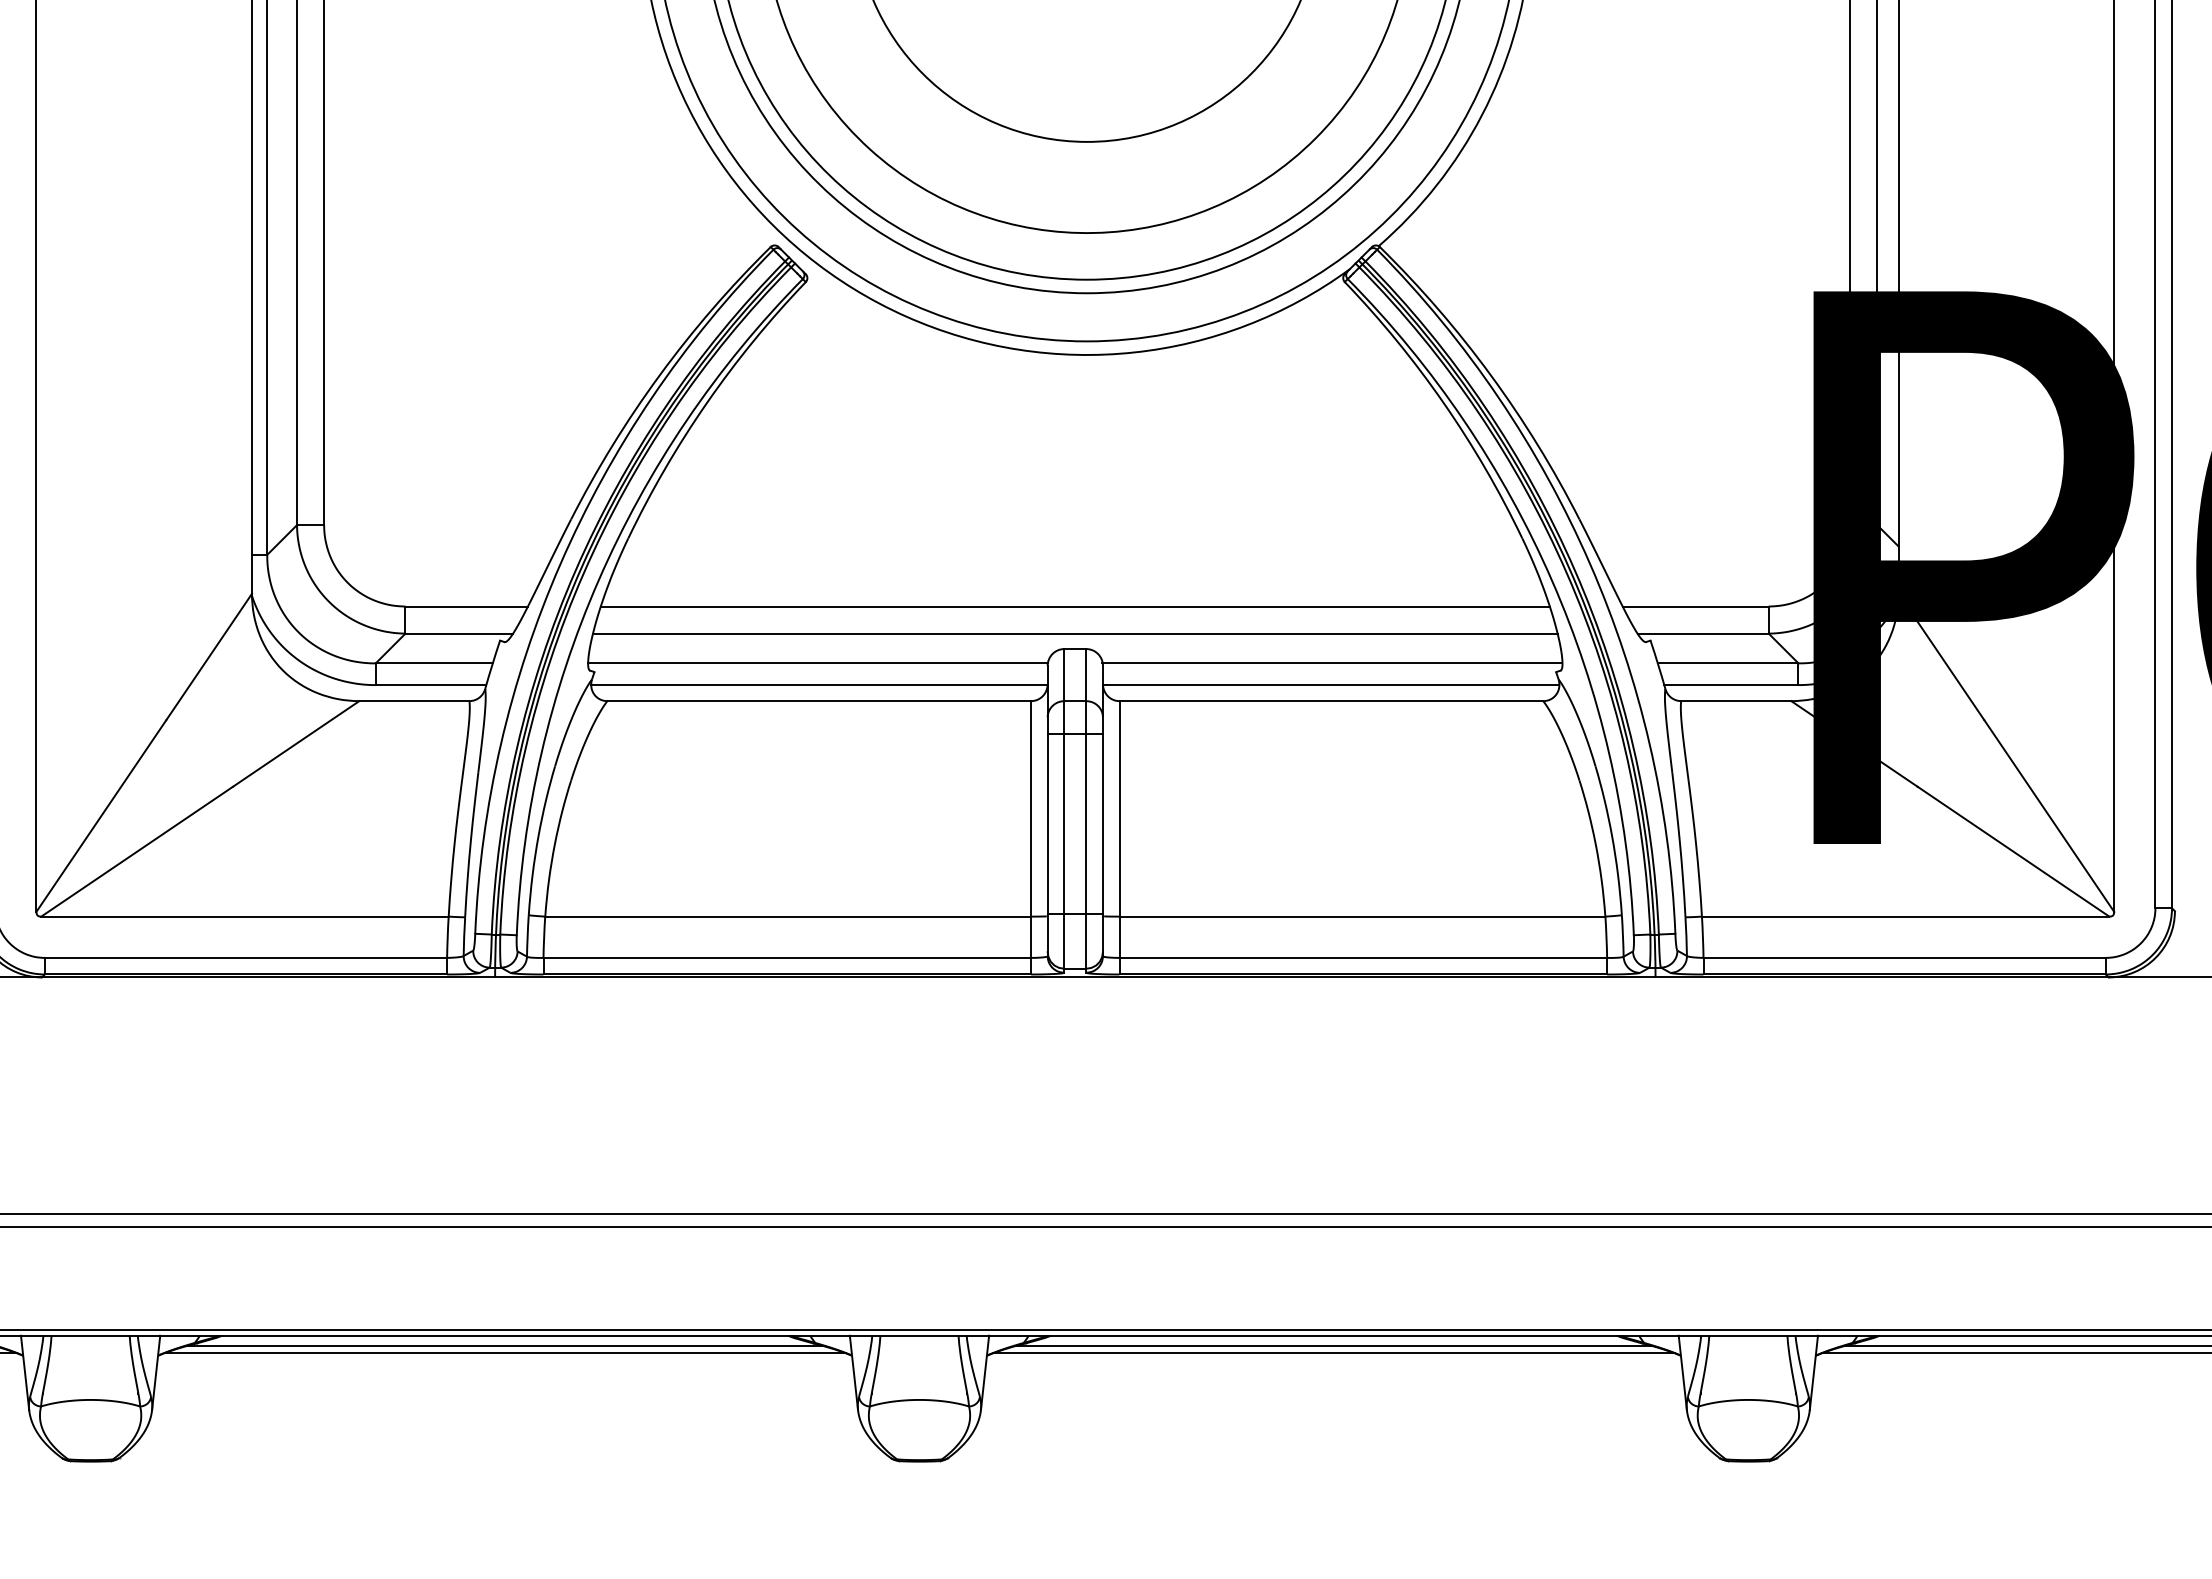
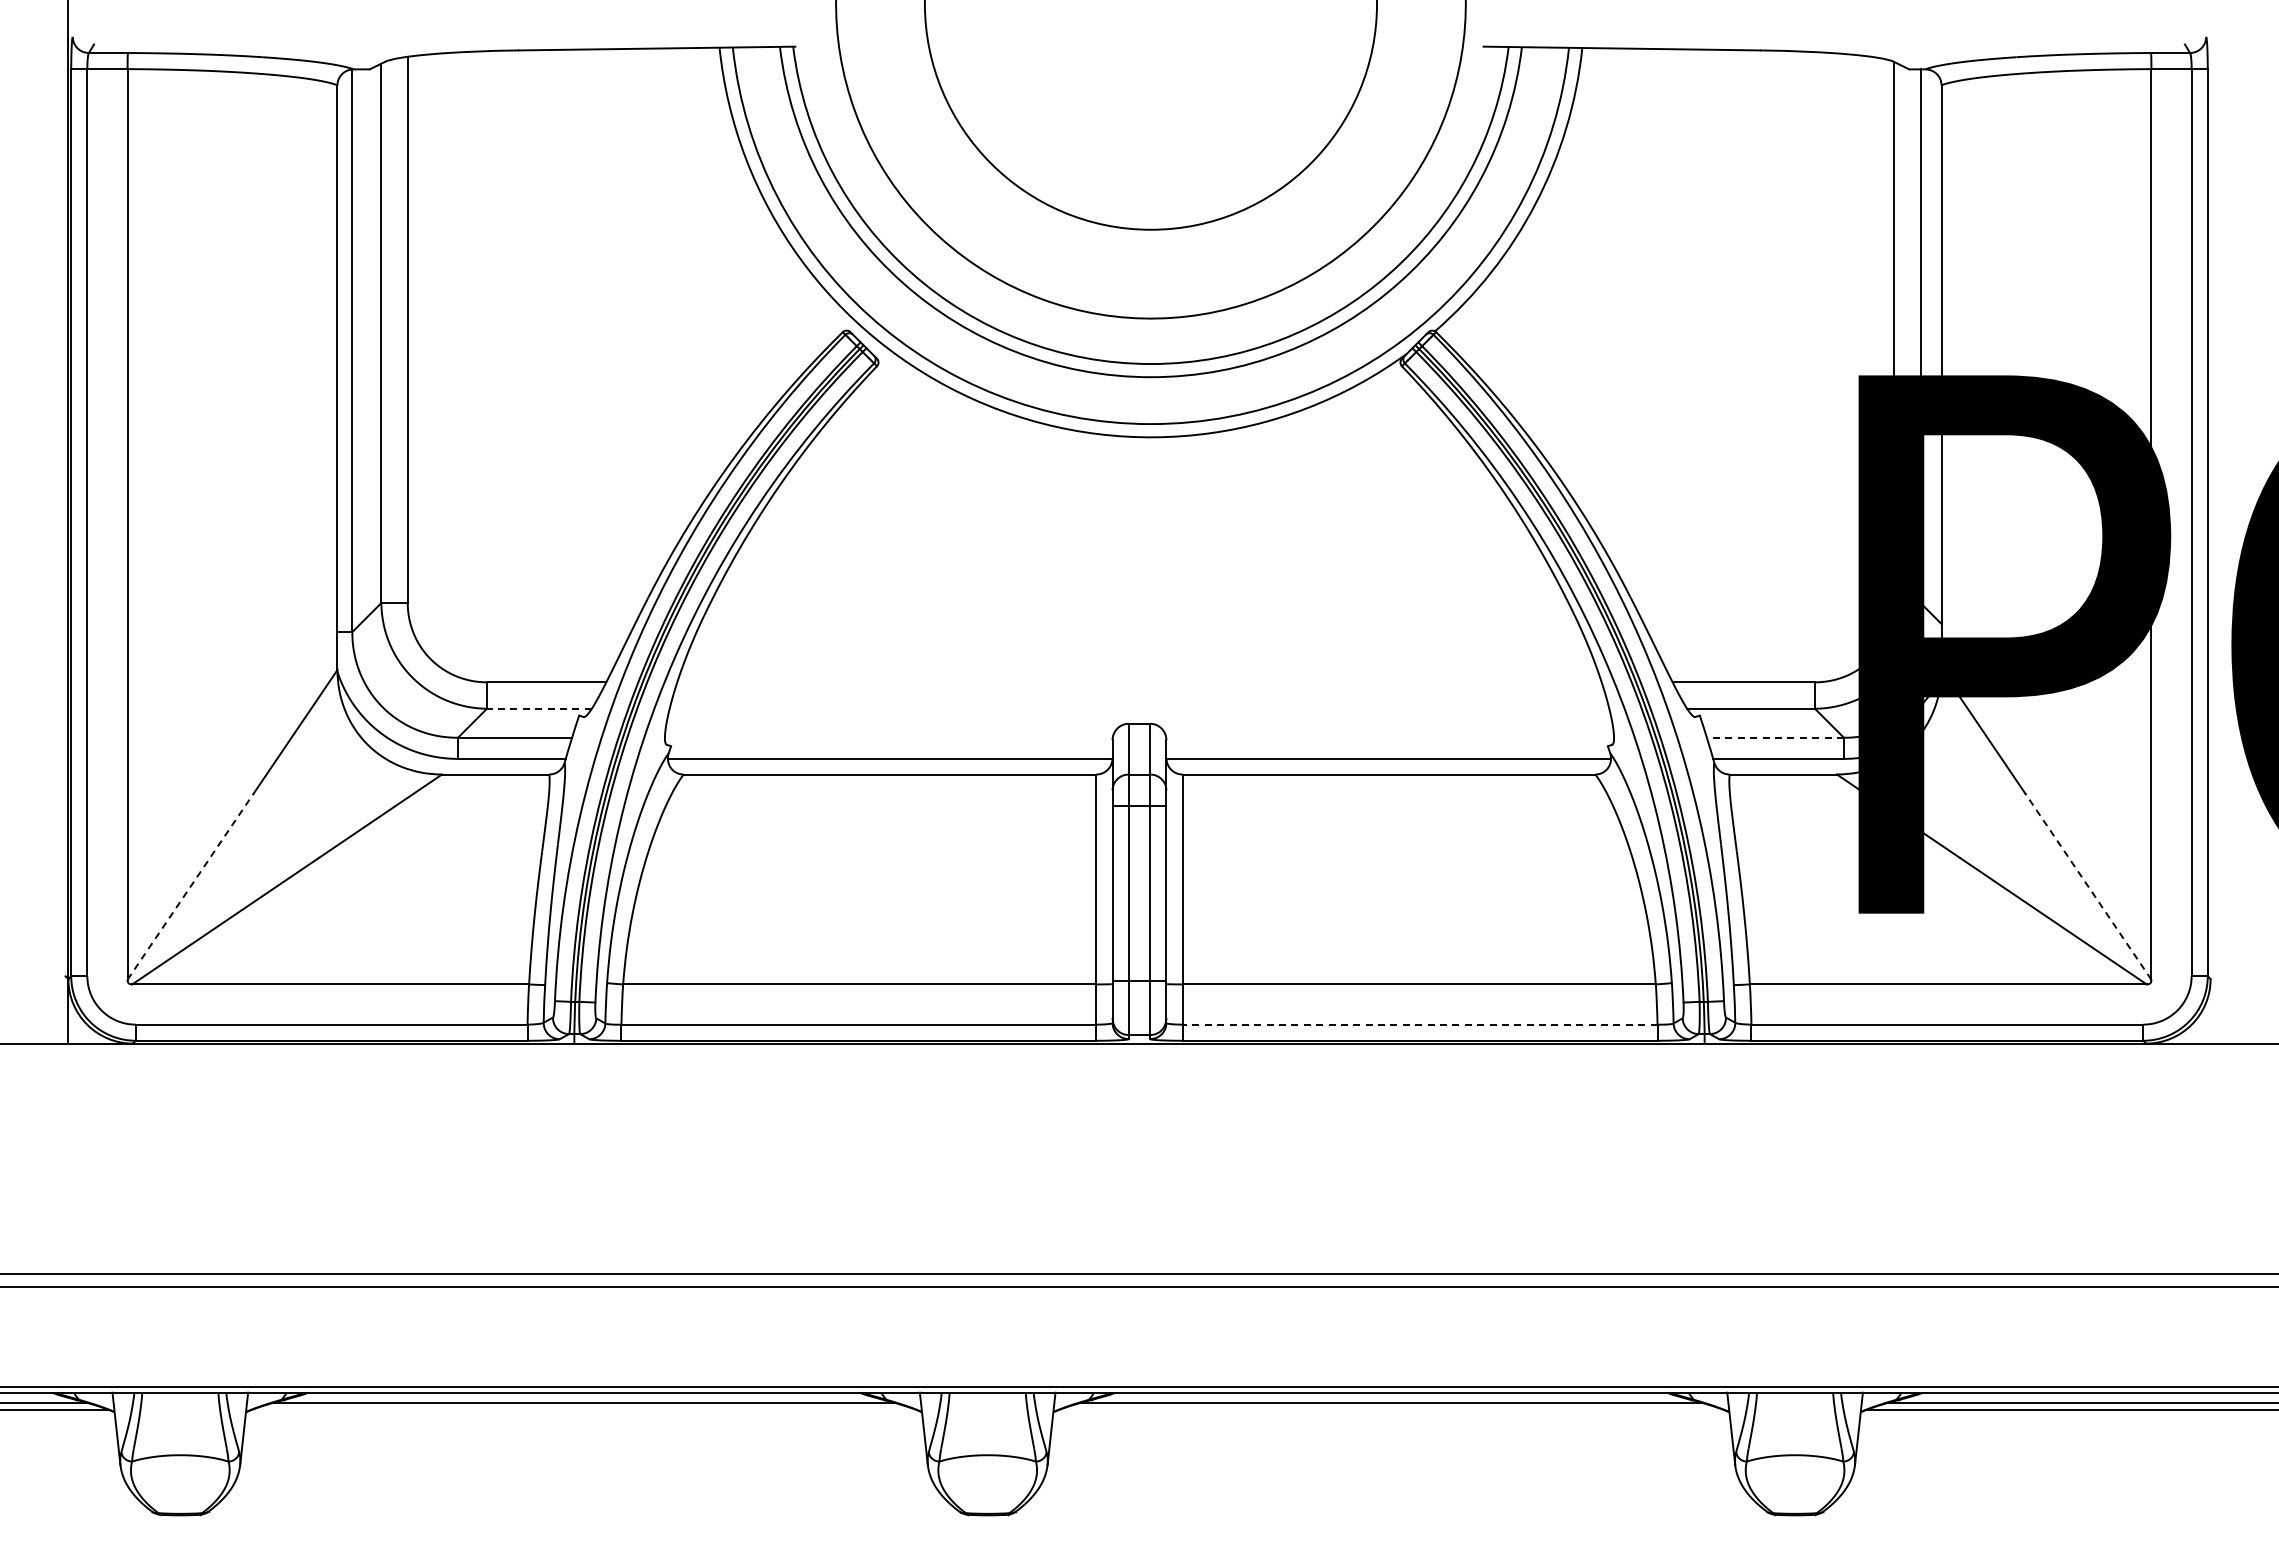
line: (1075, 606) -> (1139, 682), removed
line: (458, 633) -> (538, 708), solid -> dashed
line: (1075, 633) -> (1139, 708), removed
line: (818, 663) -> (889, 737), removed
line: (1331, 663) -> (1389, 737), removed
line: (1727, 663) -> (1774, 737), solid -> dashed
line: (101, 816) -> (190, 886), solid -> dashed
line: (2049, 816) -> (2088, 886), solid -> dashed
line: (1362, 957) -> (1419, 1024), solid -> dashed
line: (504, 1353) -> (583, 1409), removed
line: (1334, 1353) -> (1391, 1409), removed

